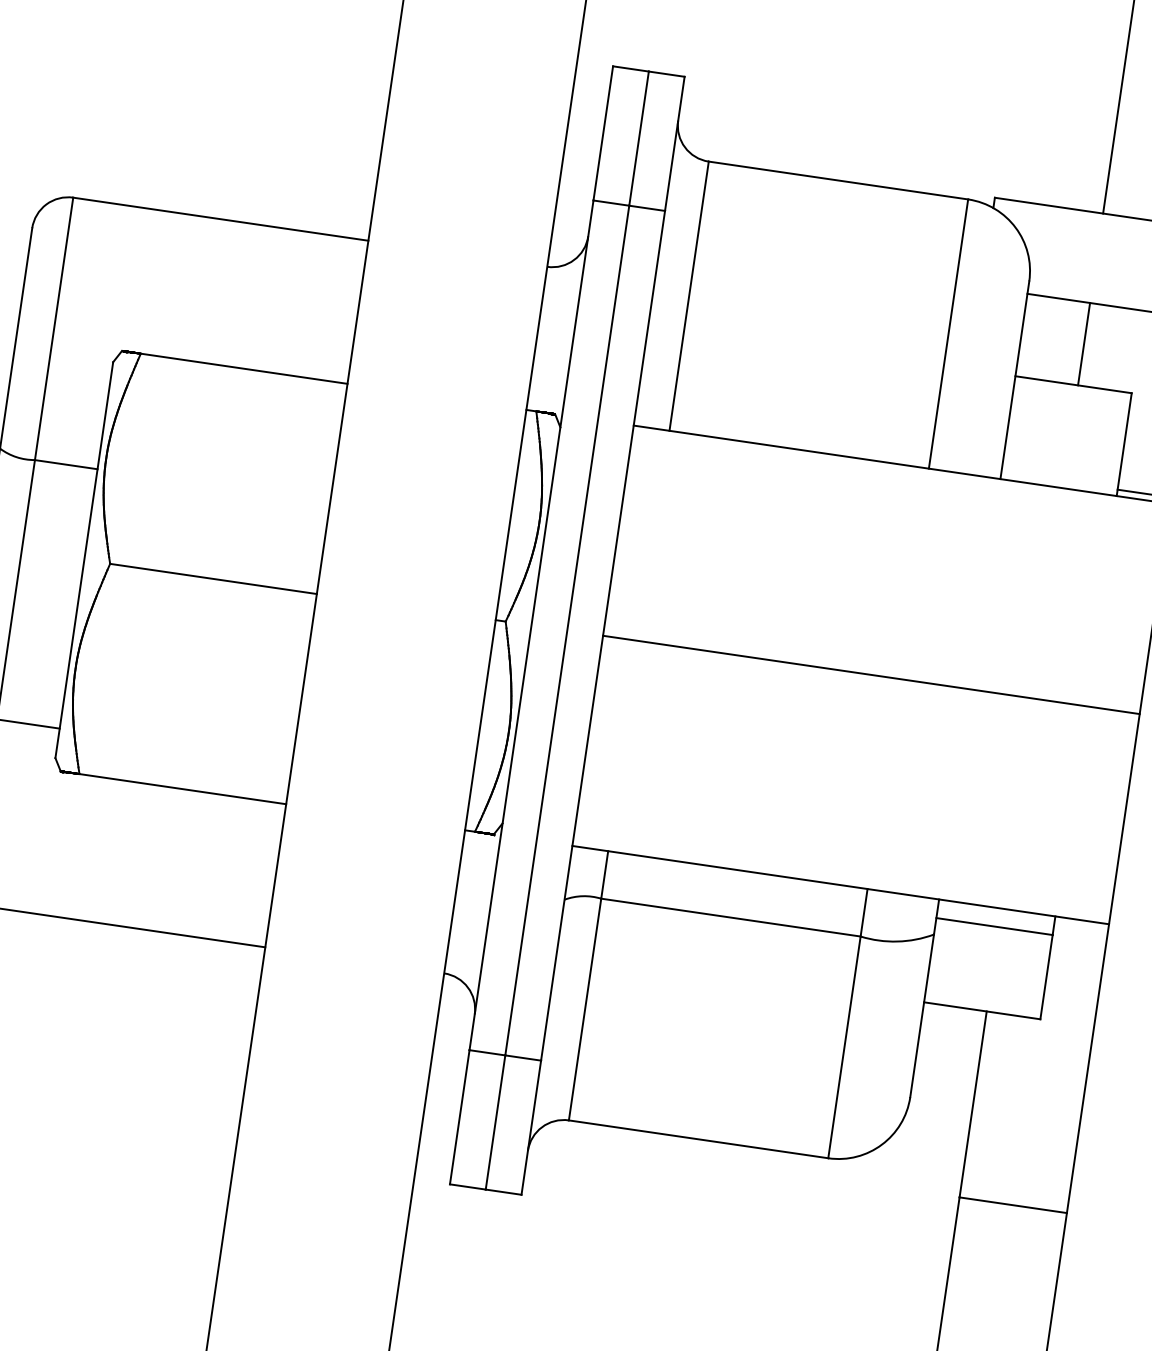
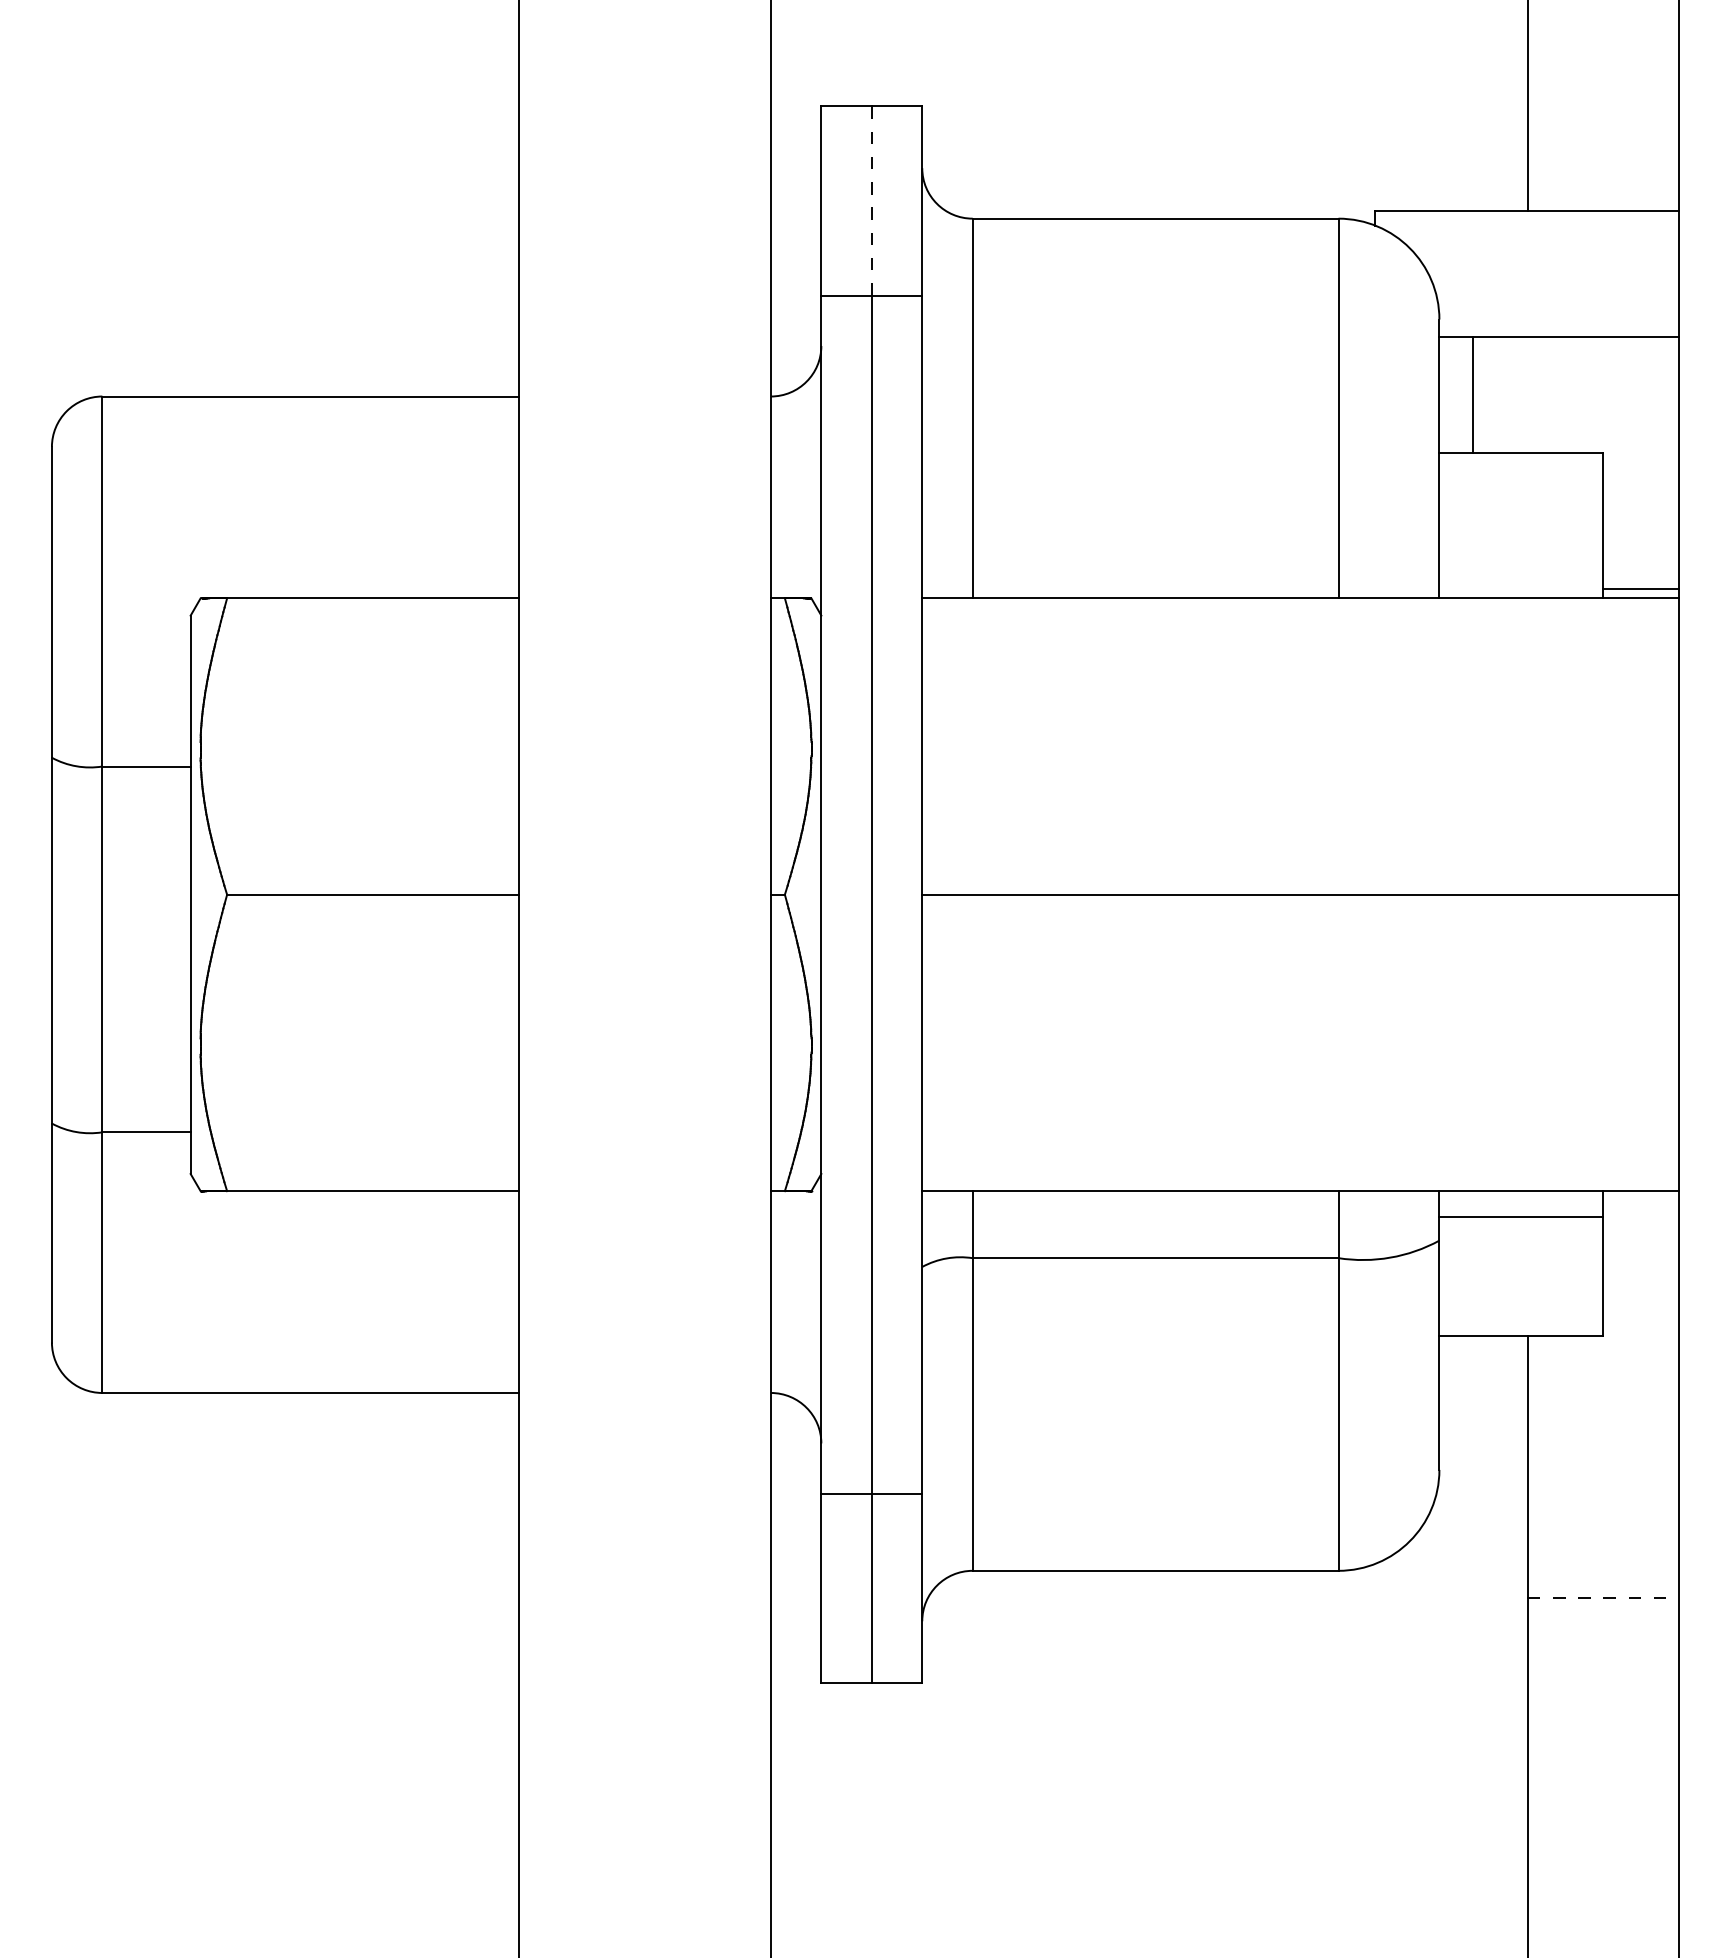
line: (638, 138) -> (871, 201), solid -> dashed
line: (1083, 344) -> (1472, 395), moved
line: (1013, 1205) -> (1603, 1598), solid -> dashed

